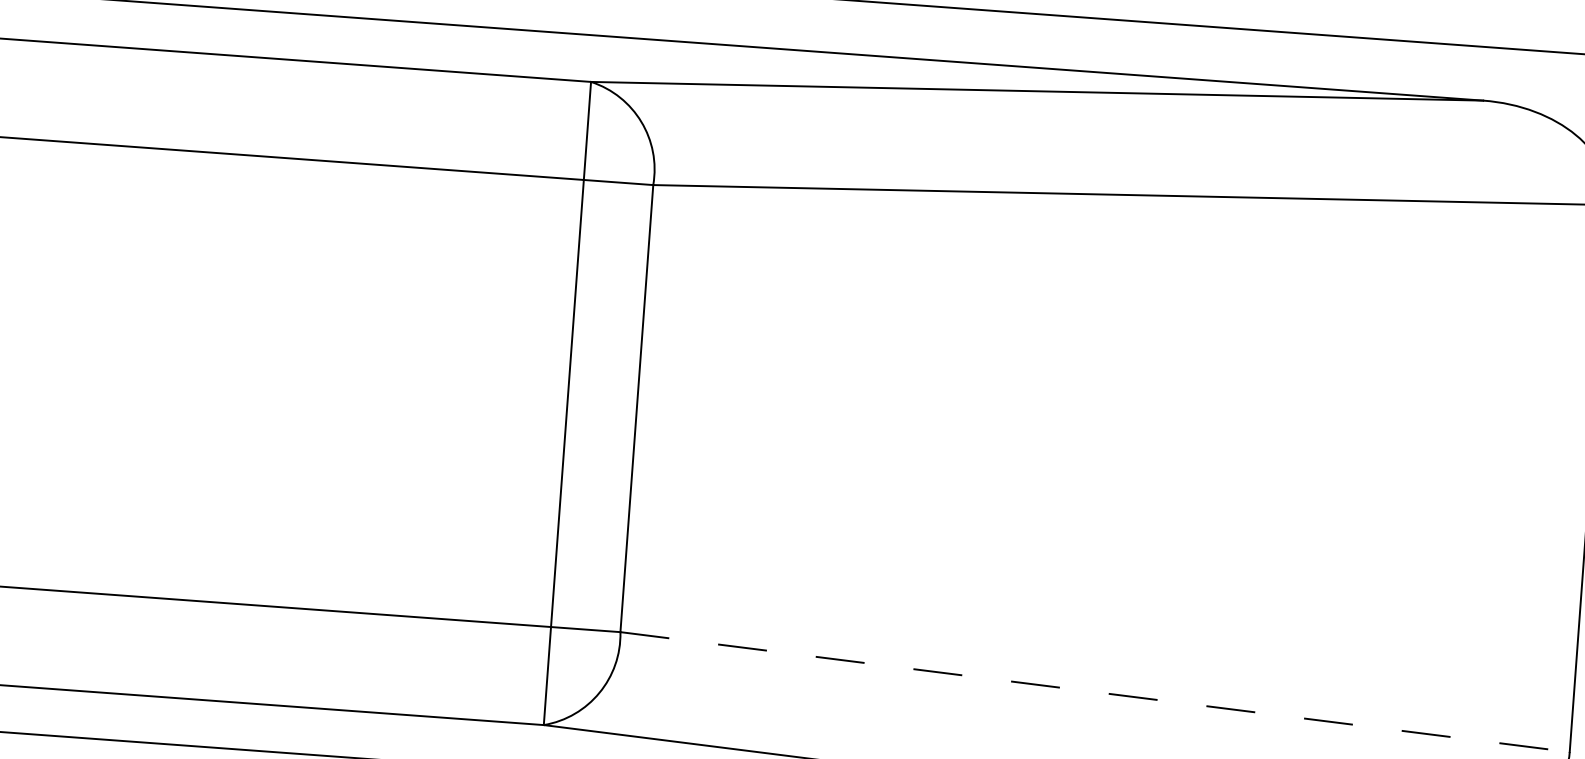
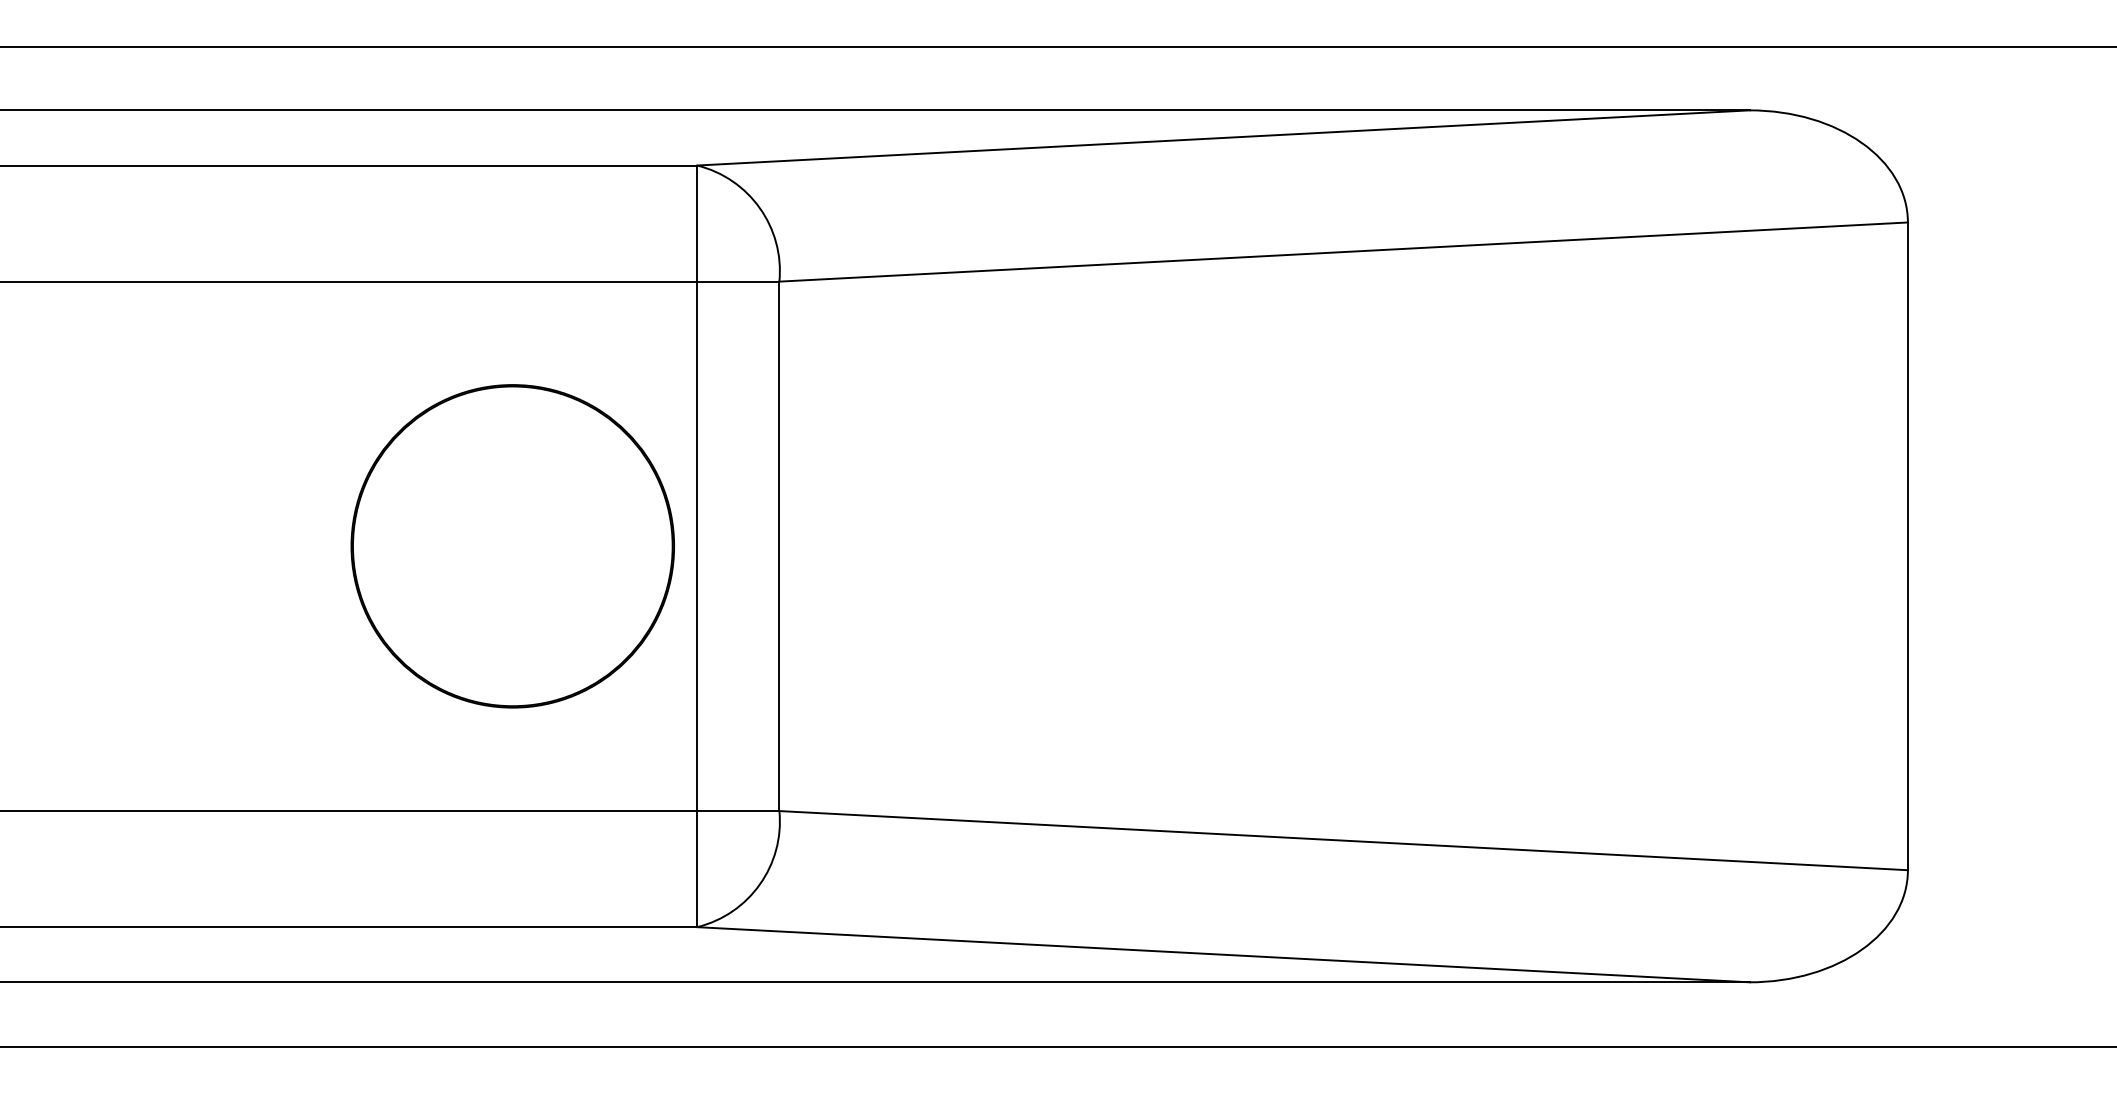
part: (411, 392) -> (512, 546), added
line: (1095, 692) -> (1344, 840), dashed -> solid

